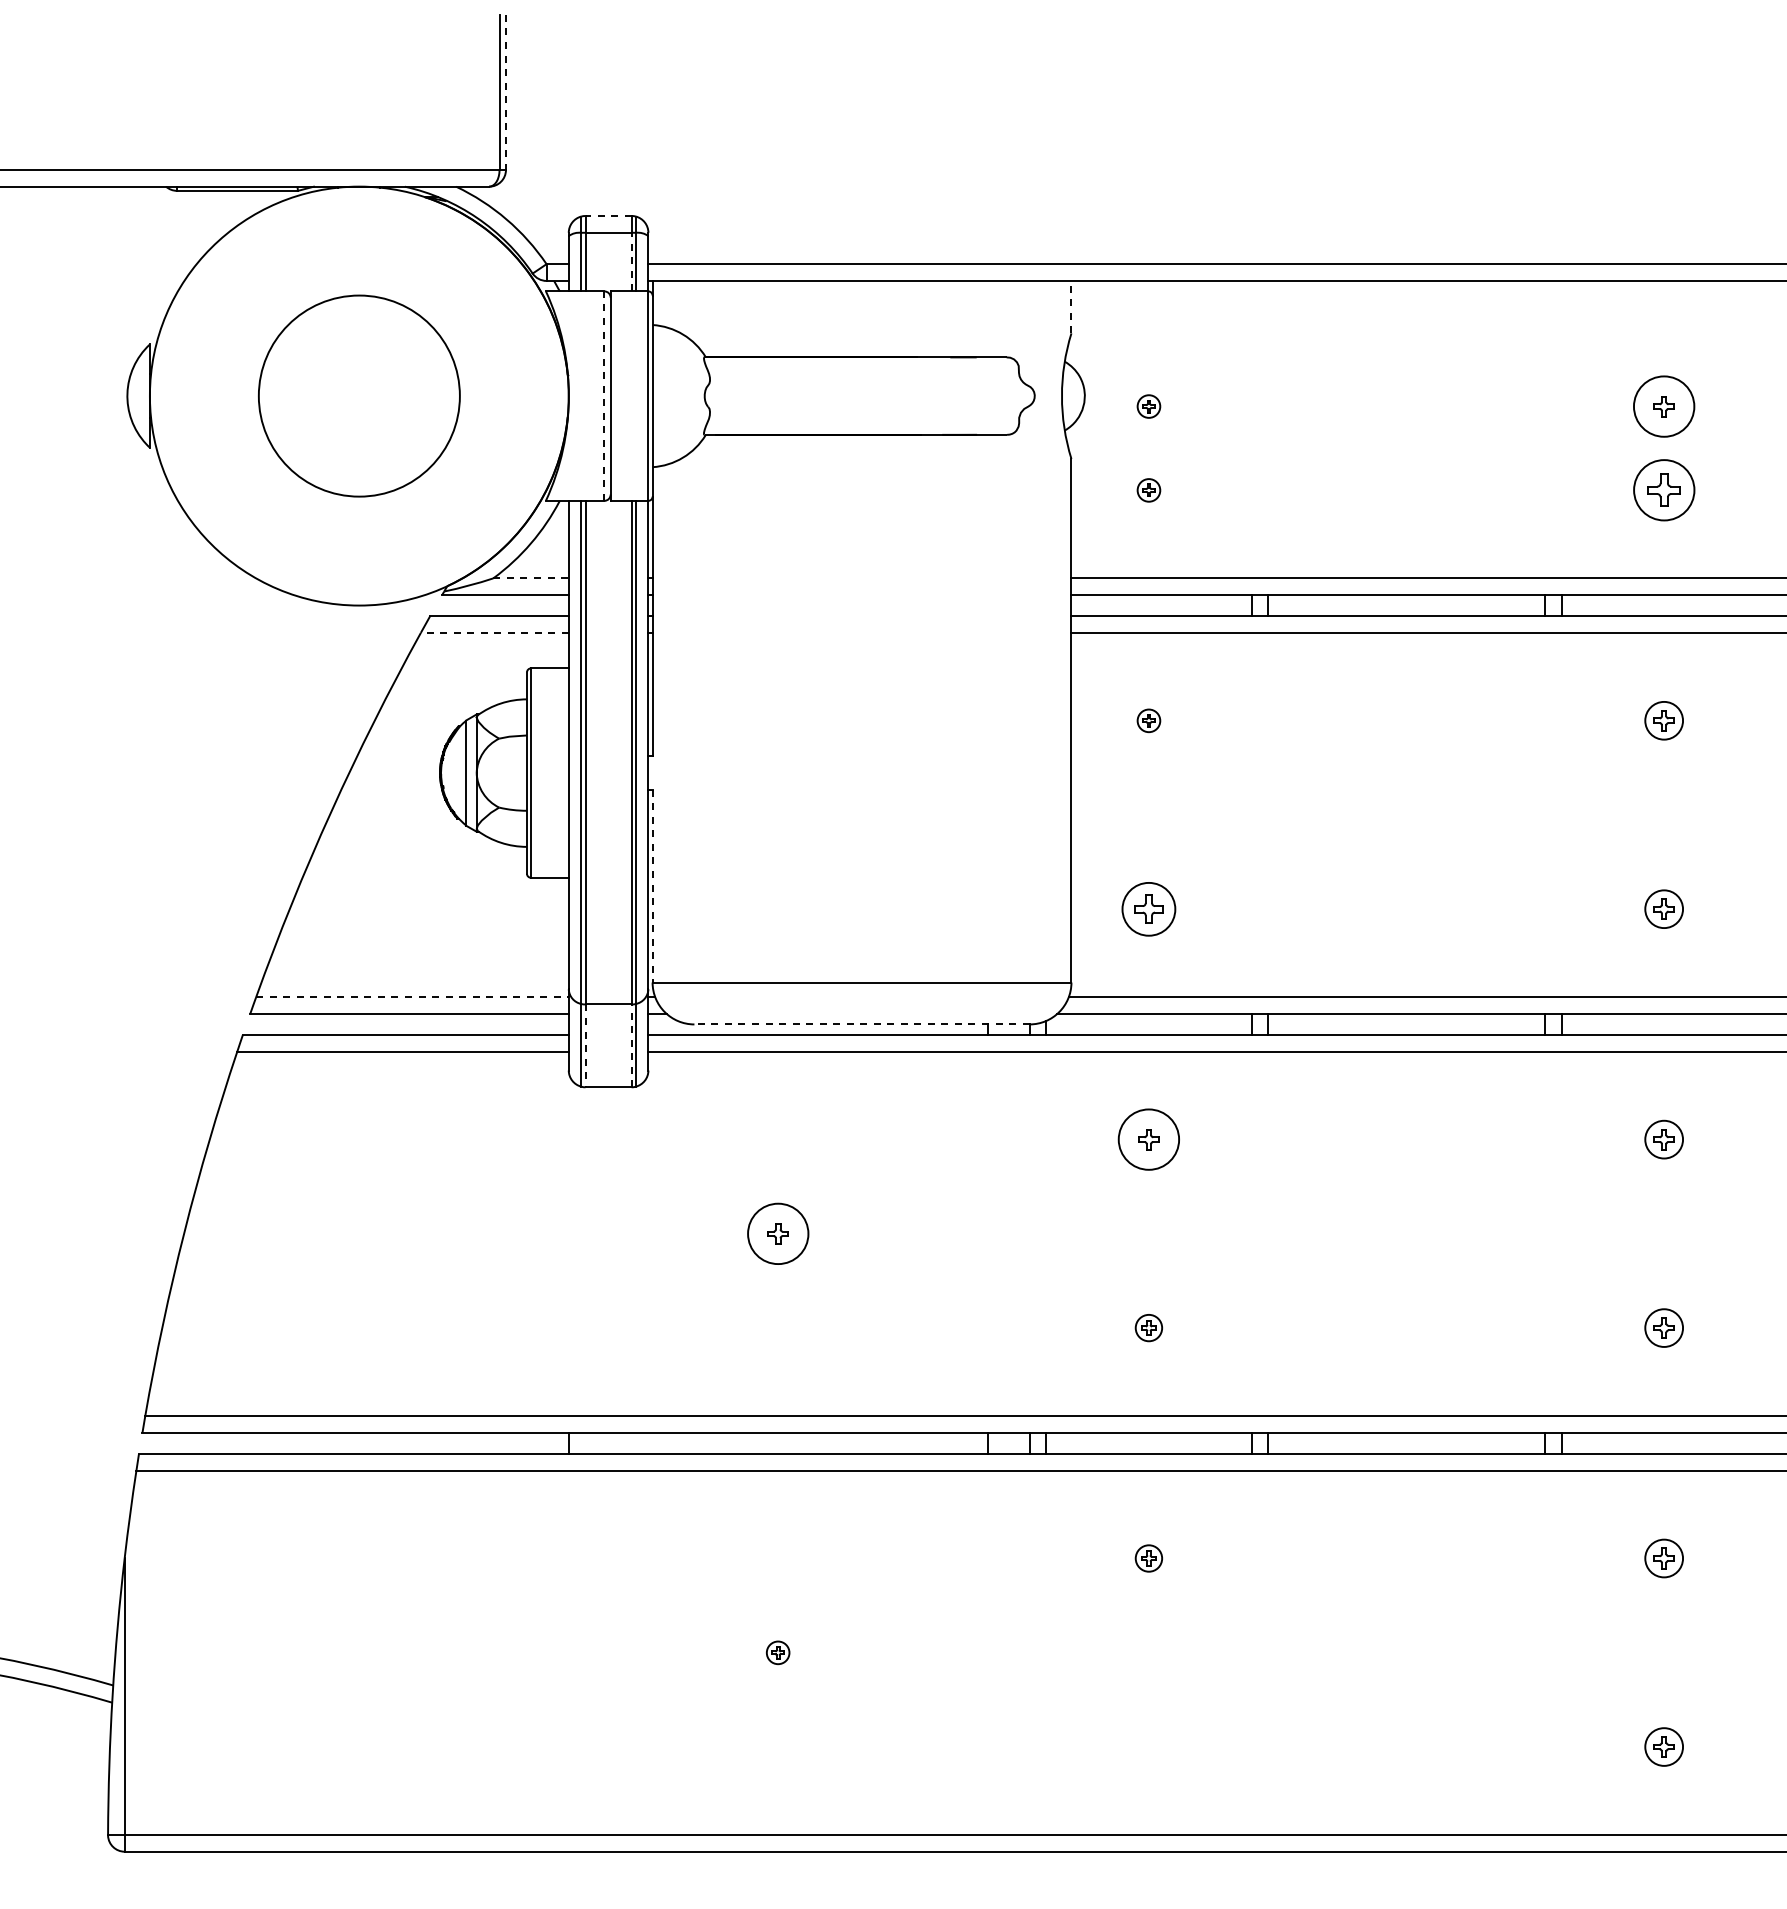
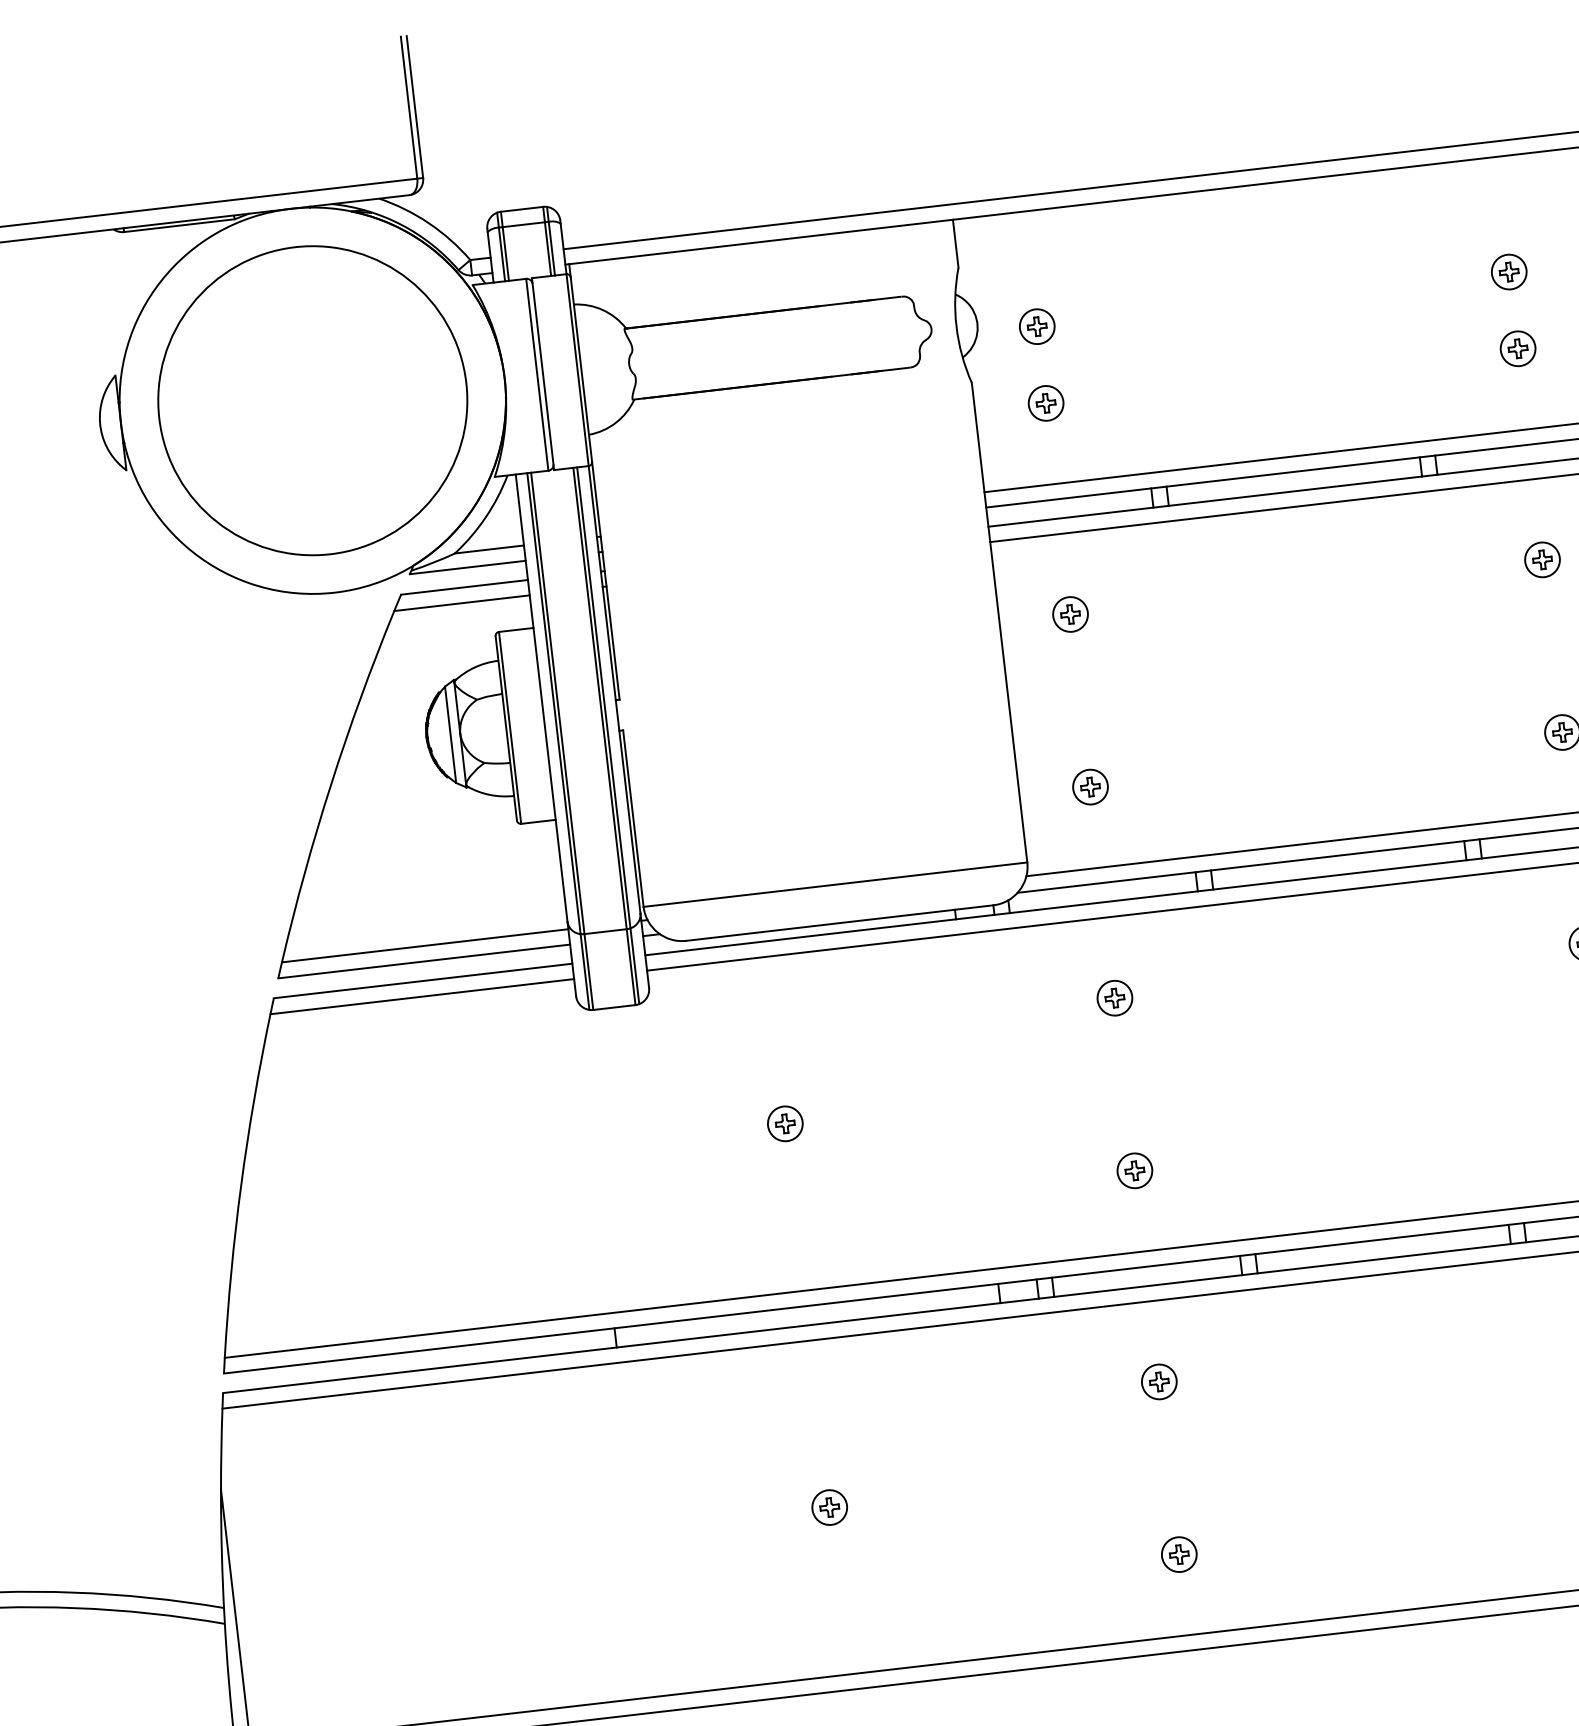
line: (505, 92) -> (414, 107), dashed -> solid
line: (608, 216) -> (522, 209), dashed -> solid
line: (631, 261) -> (547, 248), dashed -> solid
line: (1071, 306) -> (955, 243), dashed -> solid
circle: (358, 395) -> (311, 400), size x1.67
line: (604, 396) -> (537, 375), dashed -> solid
part: (1148, 406) -> (1036, 326), size x1.67
circle: (1664, 406) -> (1509, 271), size x0.62
part: (1148, 490) -> (1045, 403), size x1.67
part: (1663, 490) -> (1517, 348), size x0.62
line: (531, 578) -> (489, 549), dashed -> solid
line: (494, 632) -> (461, 602), dashed -> solid
part: (1148, 720) -> (1070, 614), size x1.67
line: (652, 886) -> (633, 818), dashed -> solid
part: (1148, 908) -> (1090, 786), size x0.71
line: (412, 997) -> (425, 946), dashed -> solid
line: (861, 1024) -> (839, 923), dashed -> solid
line: (631, 1045) -> (630, 966), dashed -> solid
line: (585, 1046) -> (588, 972), dashed -> solid
circle: (1148, 1139) -> (1114, 998), size x0.62
circle: (778, 1233) -> (785, 1123), size x0.62
part: (1148, 1327) -> (1134, 1170), size x1.43
part: (1148, 1558) -> (1158, 1381), size x1.43
part: (777, 1652) -> (829, 1507), size x1.67
part: (1148, 1746) -> (1178, 1554), added

